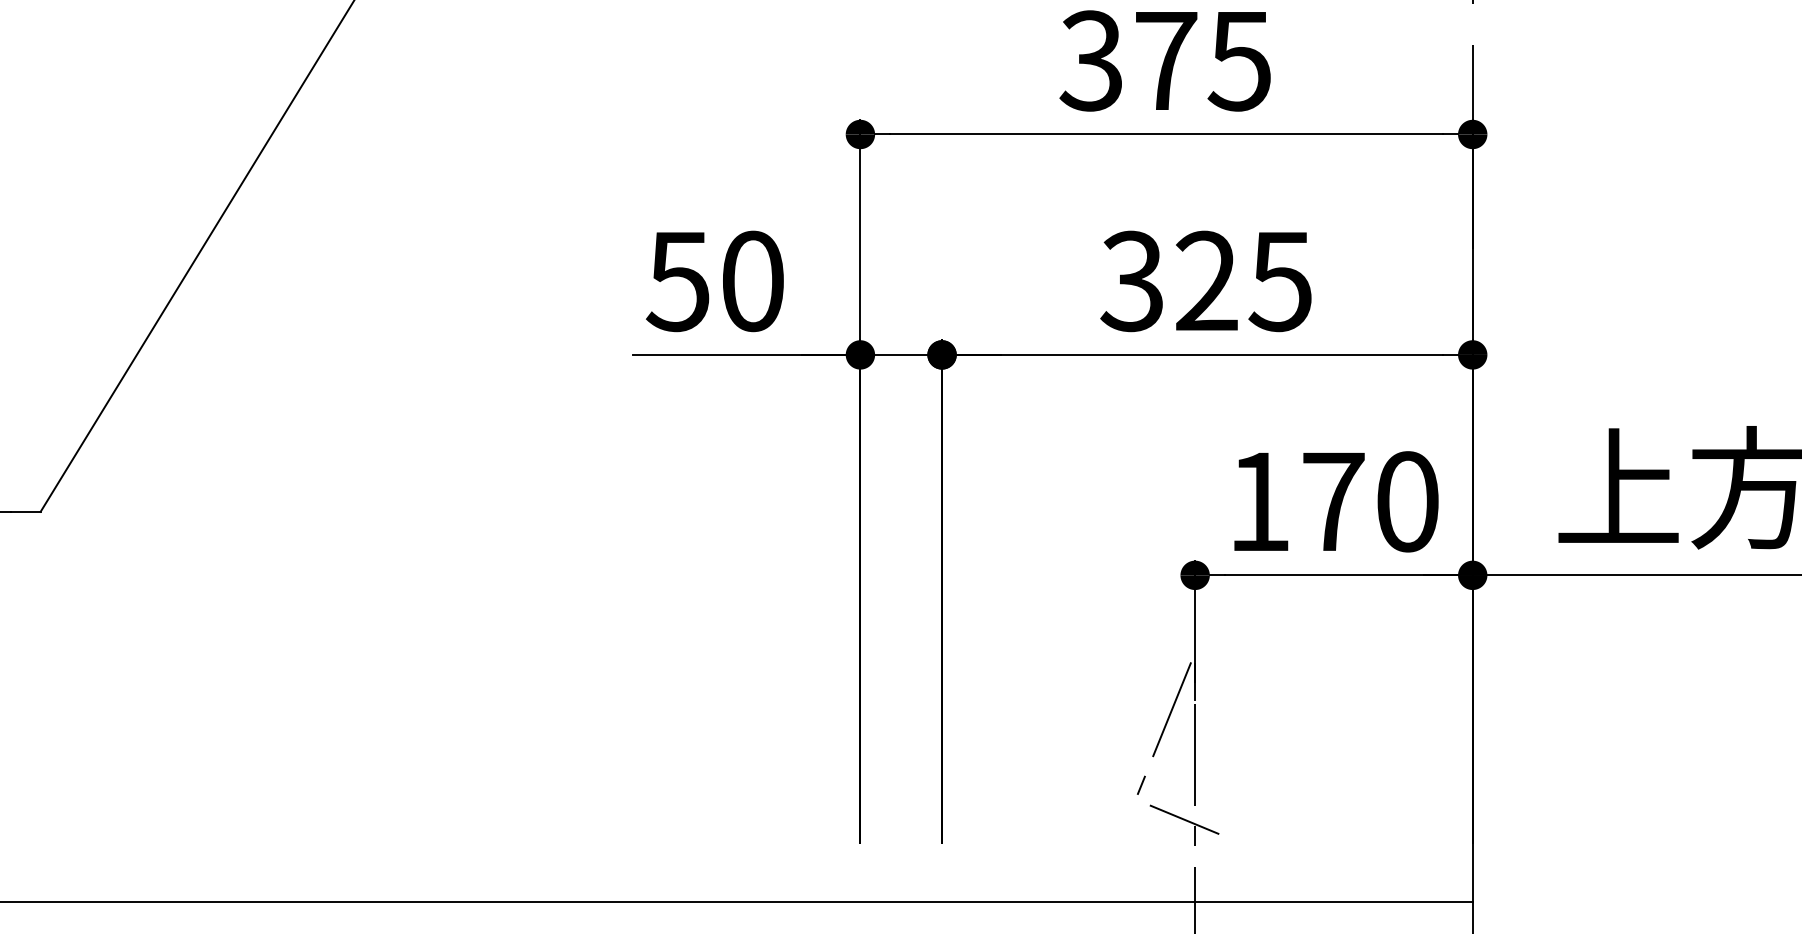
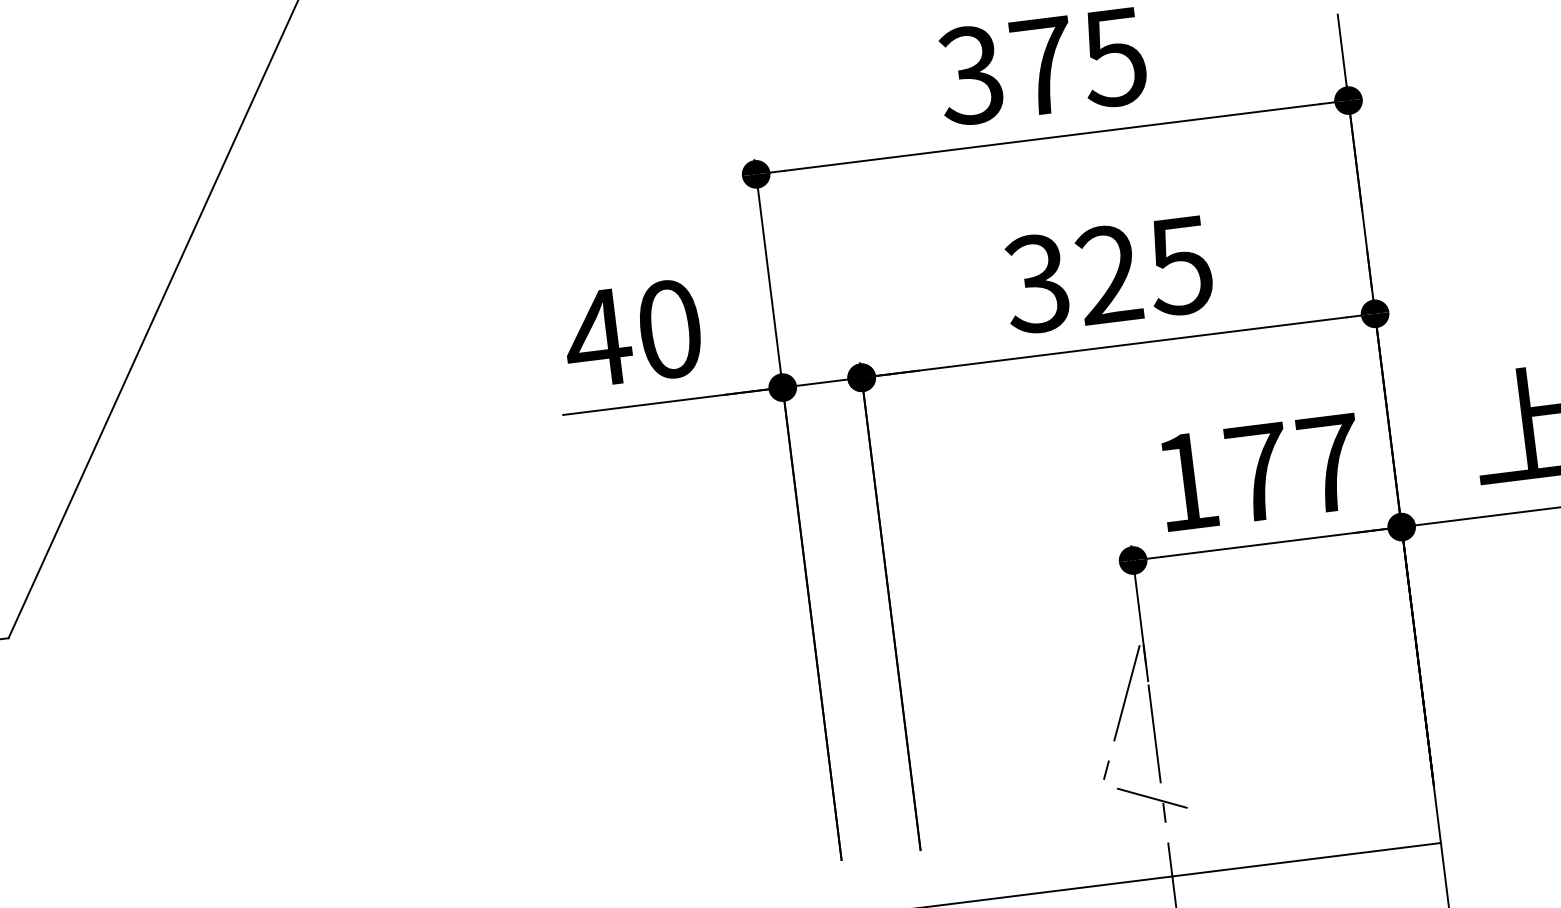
text: (678, 282) -> (598, 339), 50 -> 40
text: (1407, 501) -> (1329, 463), 170 -> 177

